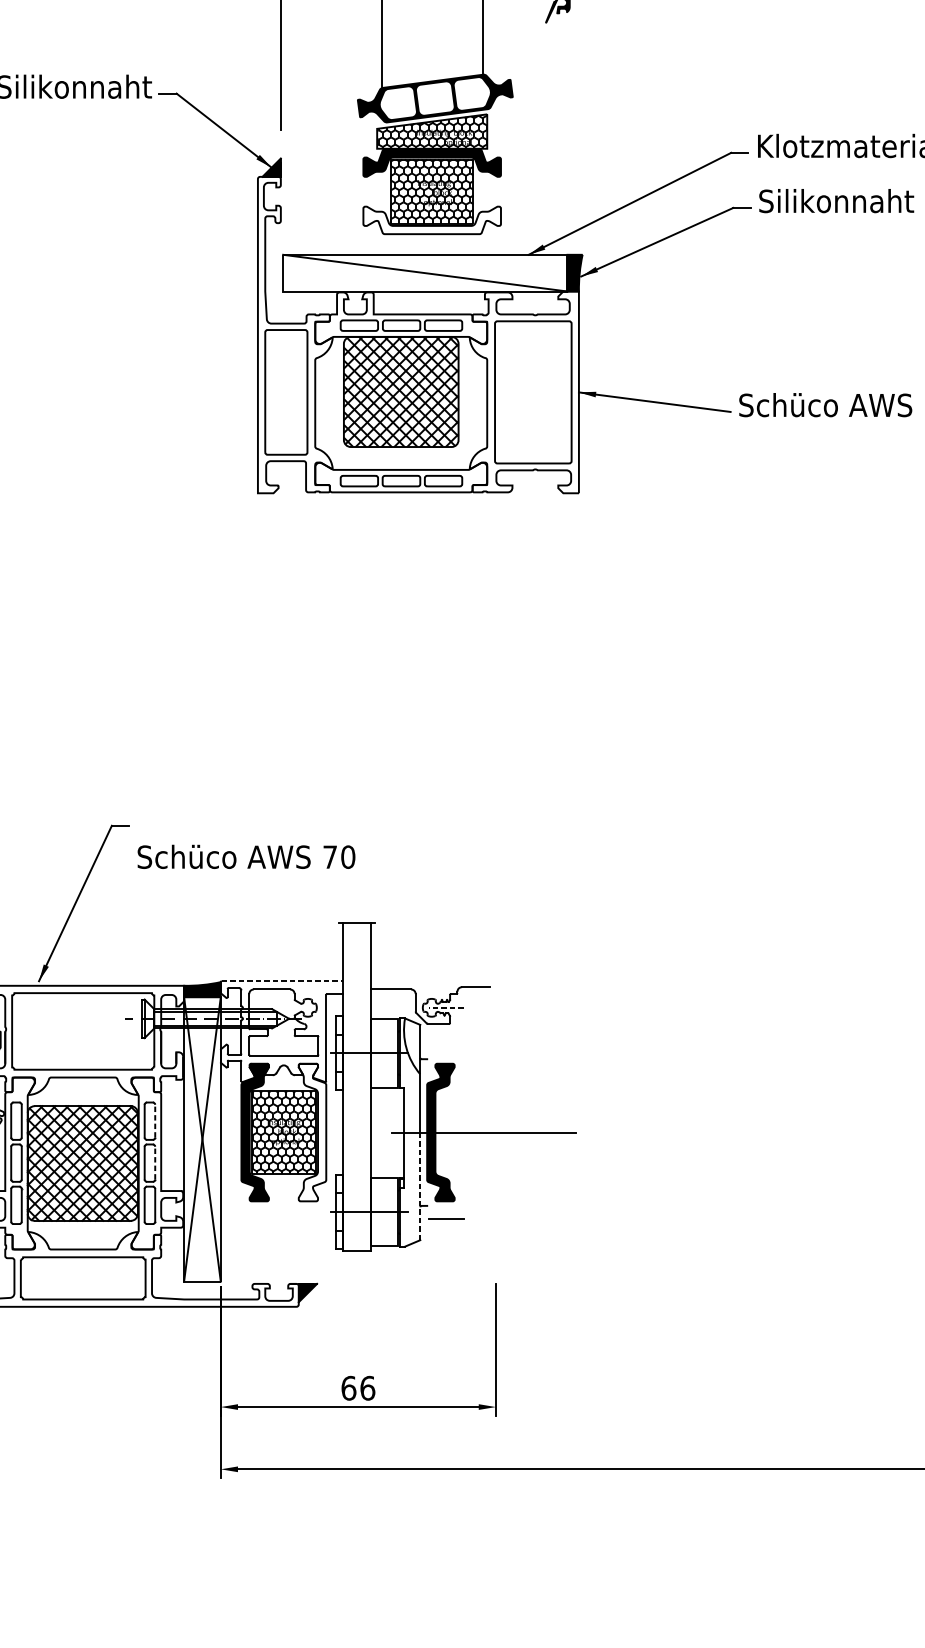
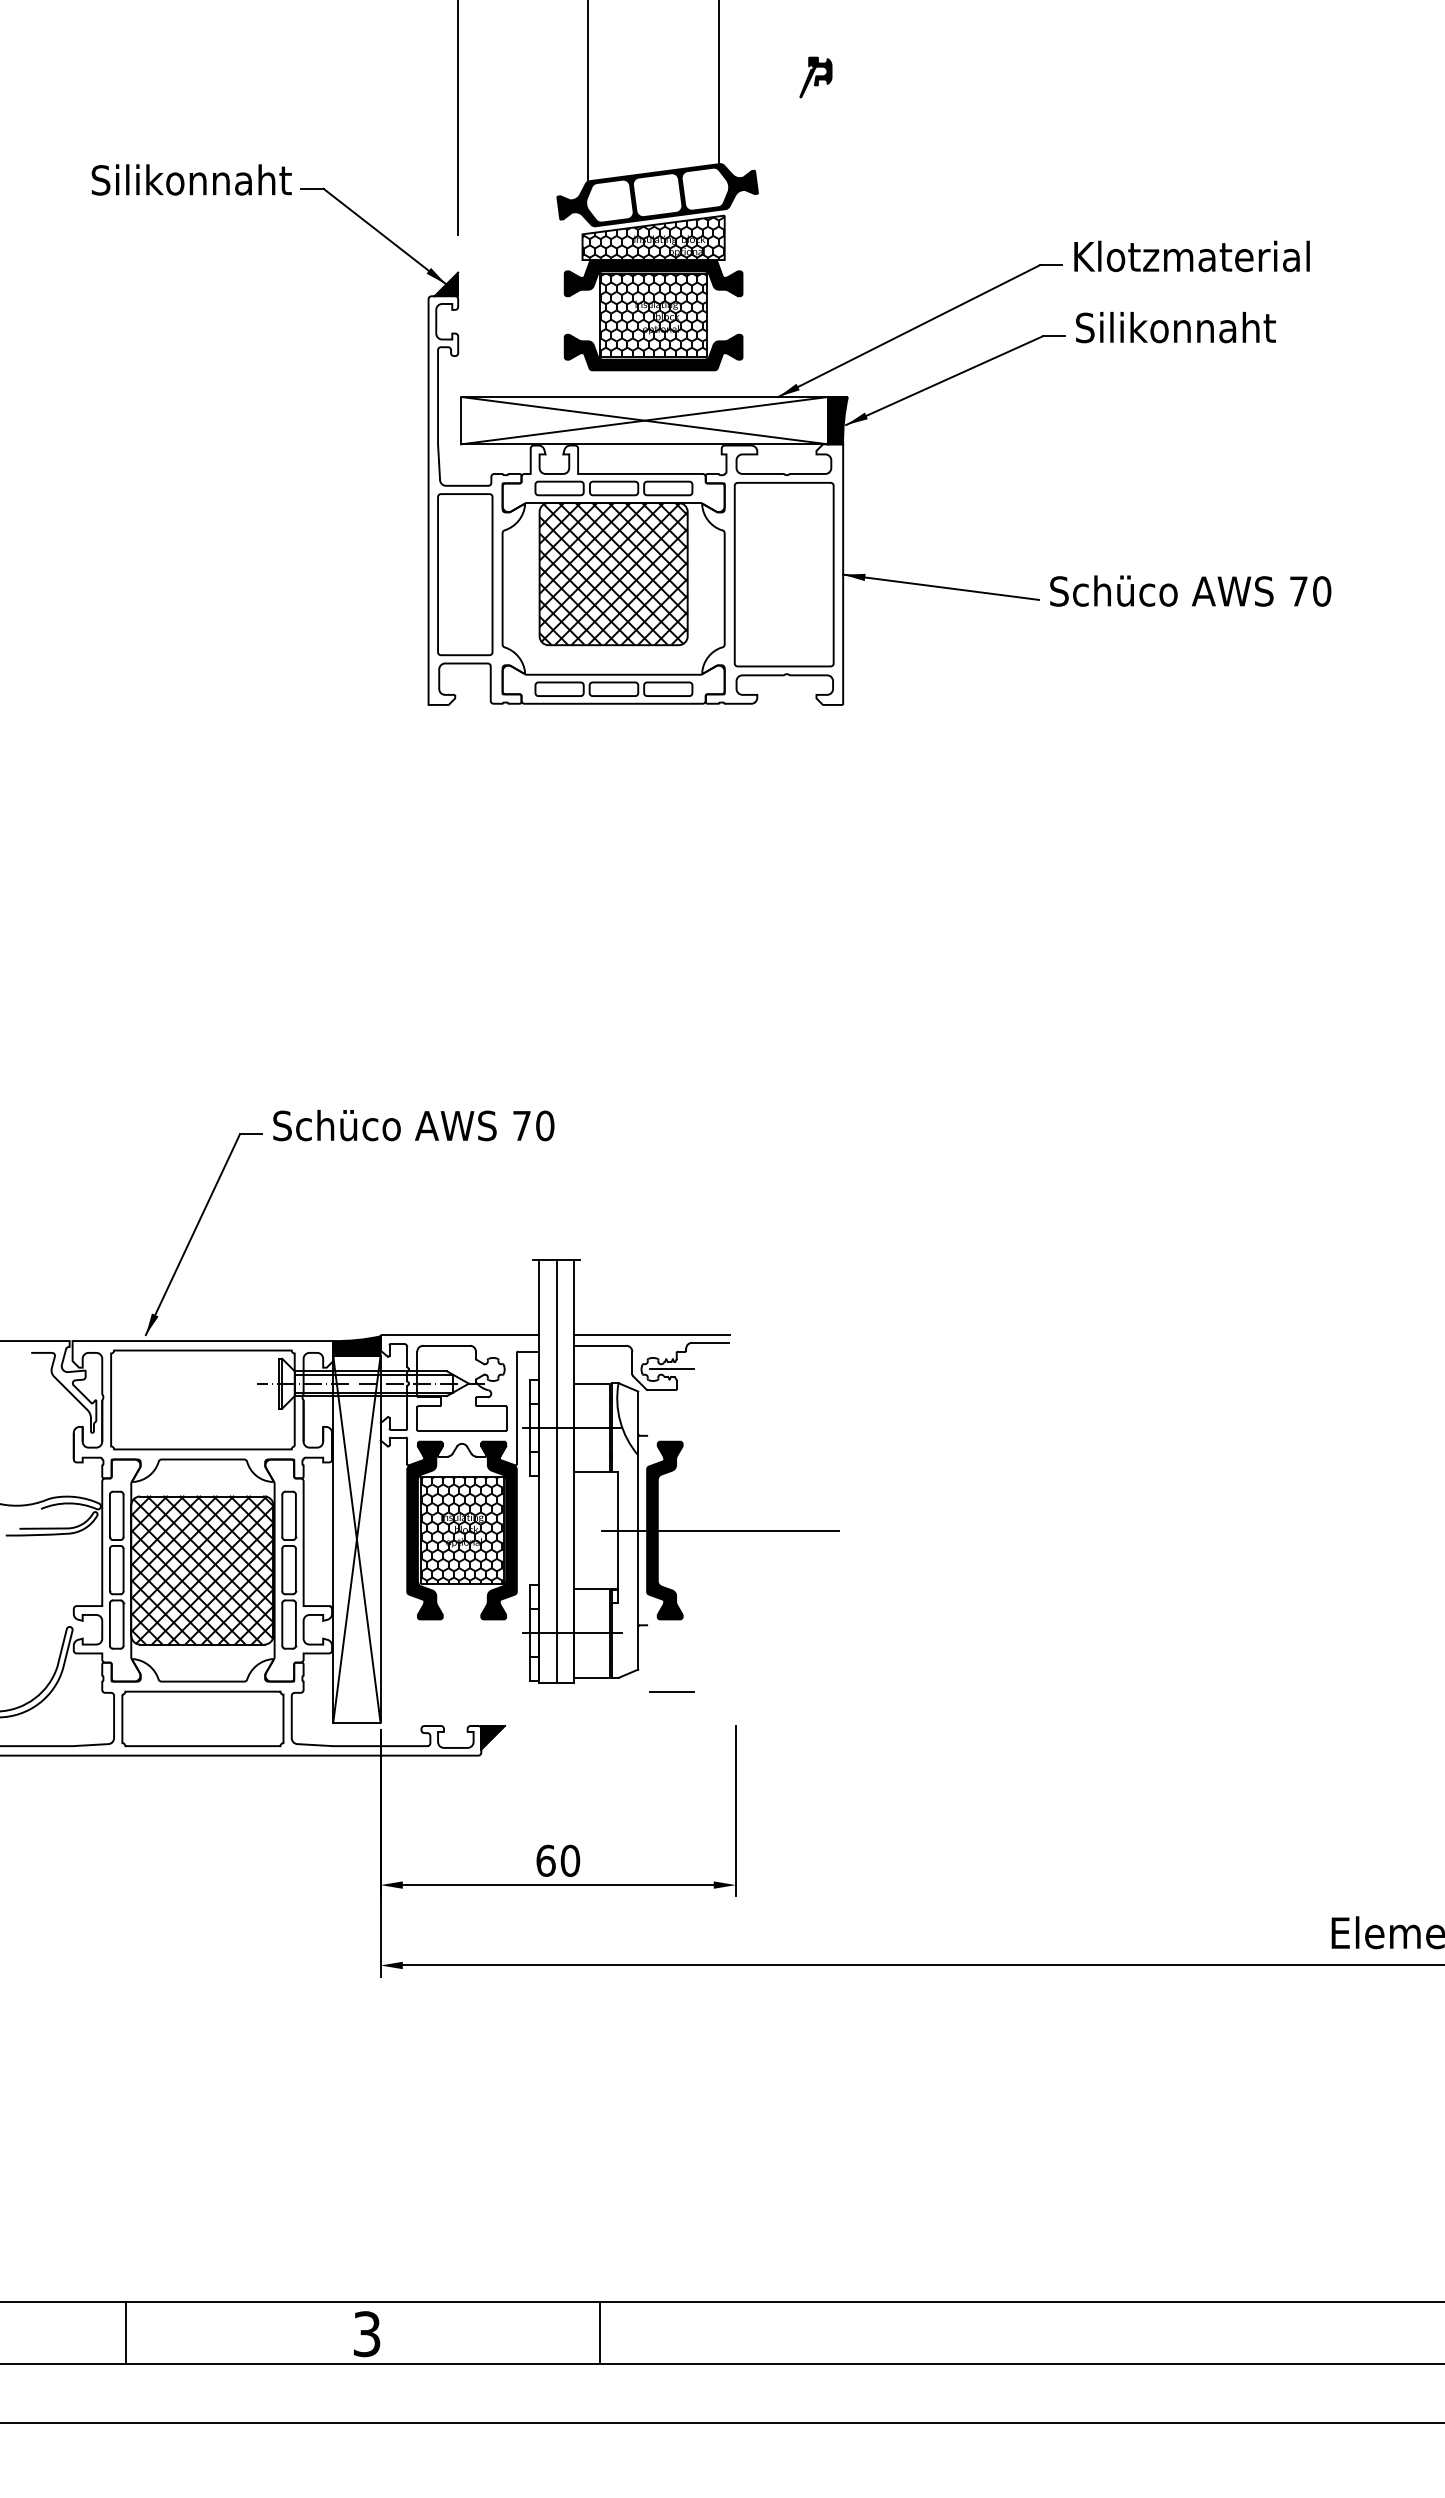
fill: (432, 220) -> (653, 352), added
line: (425, 273) -> (644, 420), added
text: (246, 856) -> (413, 1125), moved
line: (282, 981) -> (460, 1335), dashed -> solid
line: (431, 981) -> (652, 1335), added
line: (446, 1007) -> (671, 1369), dashed -> solid
line: (356, 1086) -> (556, 1471), added
line: (154, 1120) -> (295, 1515), dashed -> solid
fill: (312, 1132) -> (498, 1530), added
line: (154, 1162) -> (295, 1569), dashed -> solid
line: (420, 1186) -> (638, 1600), dashed -> solid
line: (446, 1218) -> (671, 1691), moved
text: (367, 1388) -> (570, 1860), 66 -> 60

